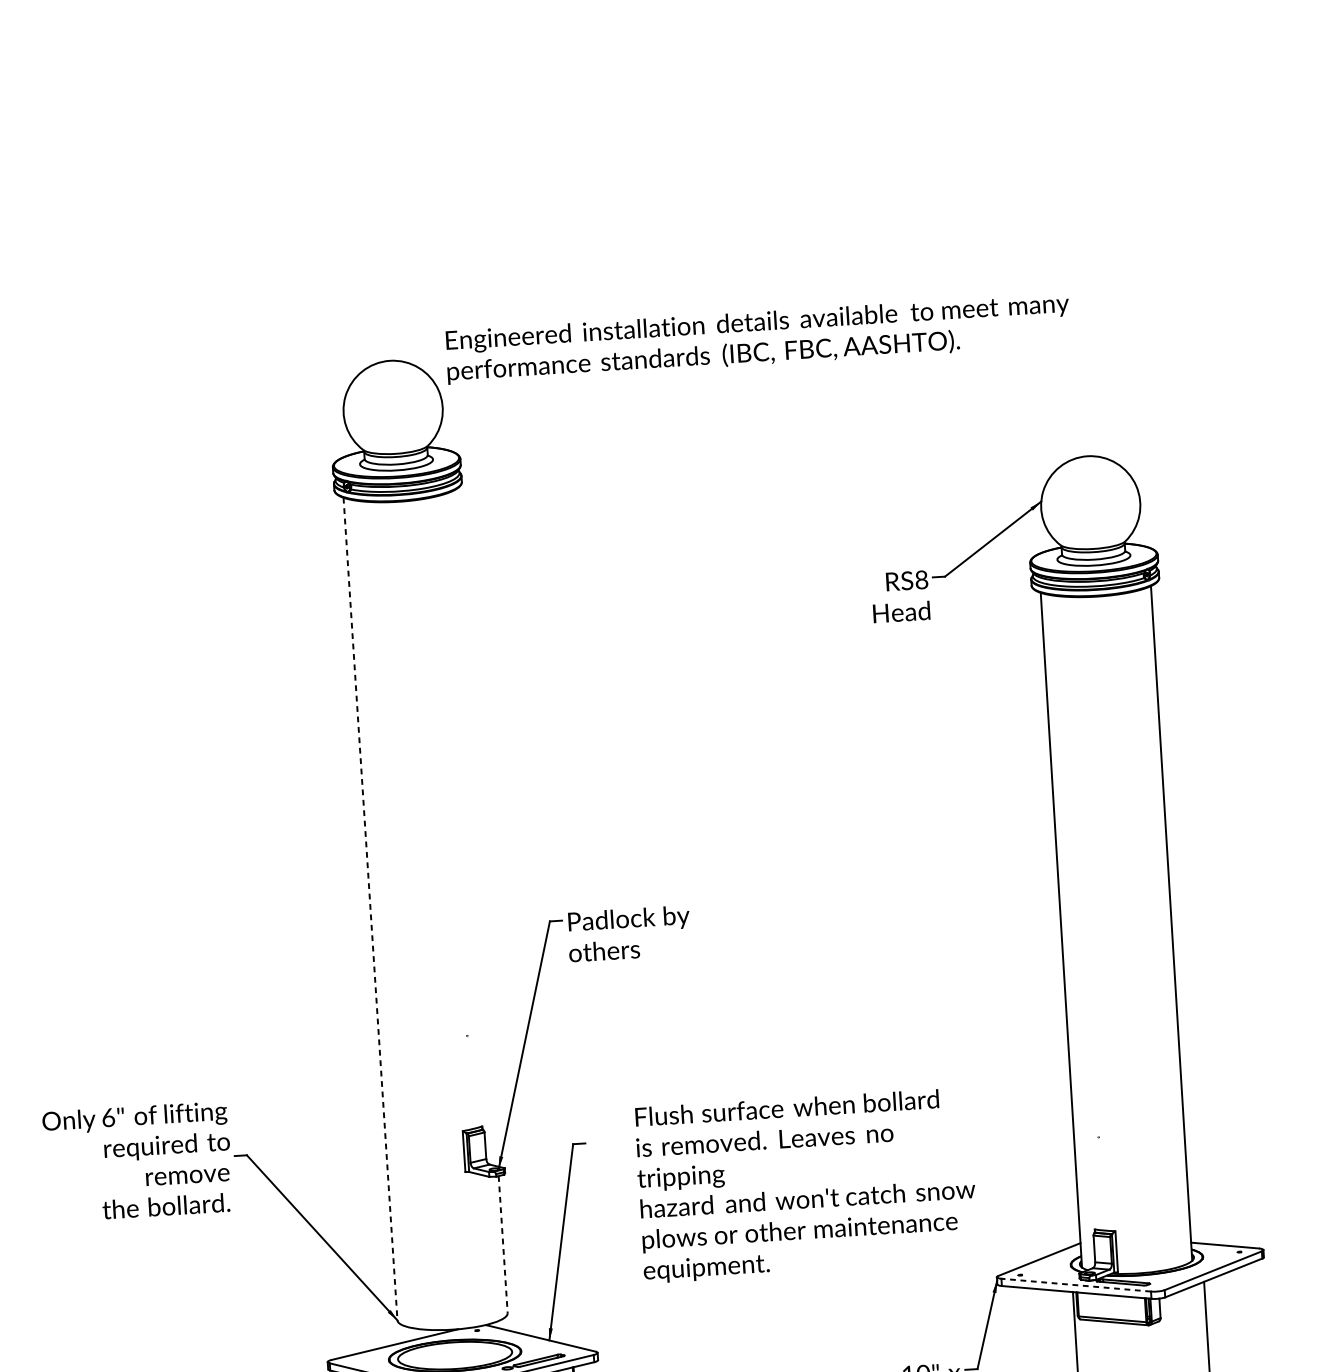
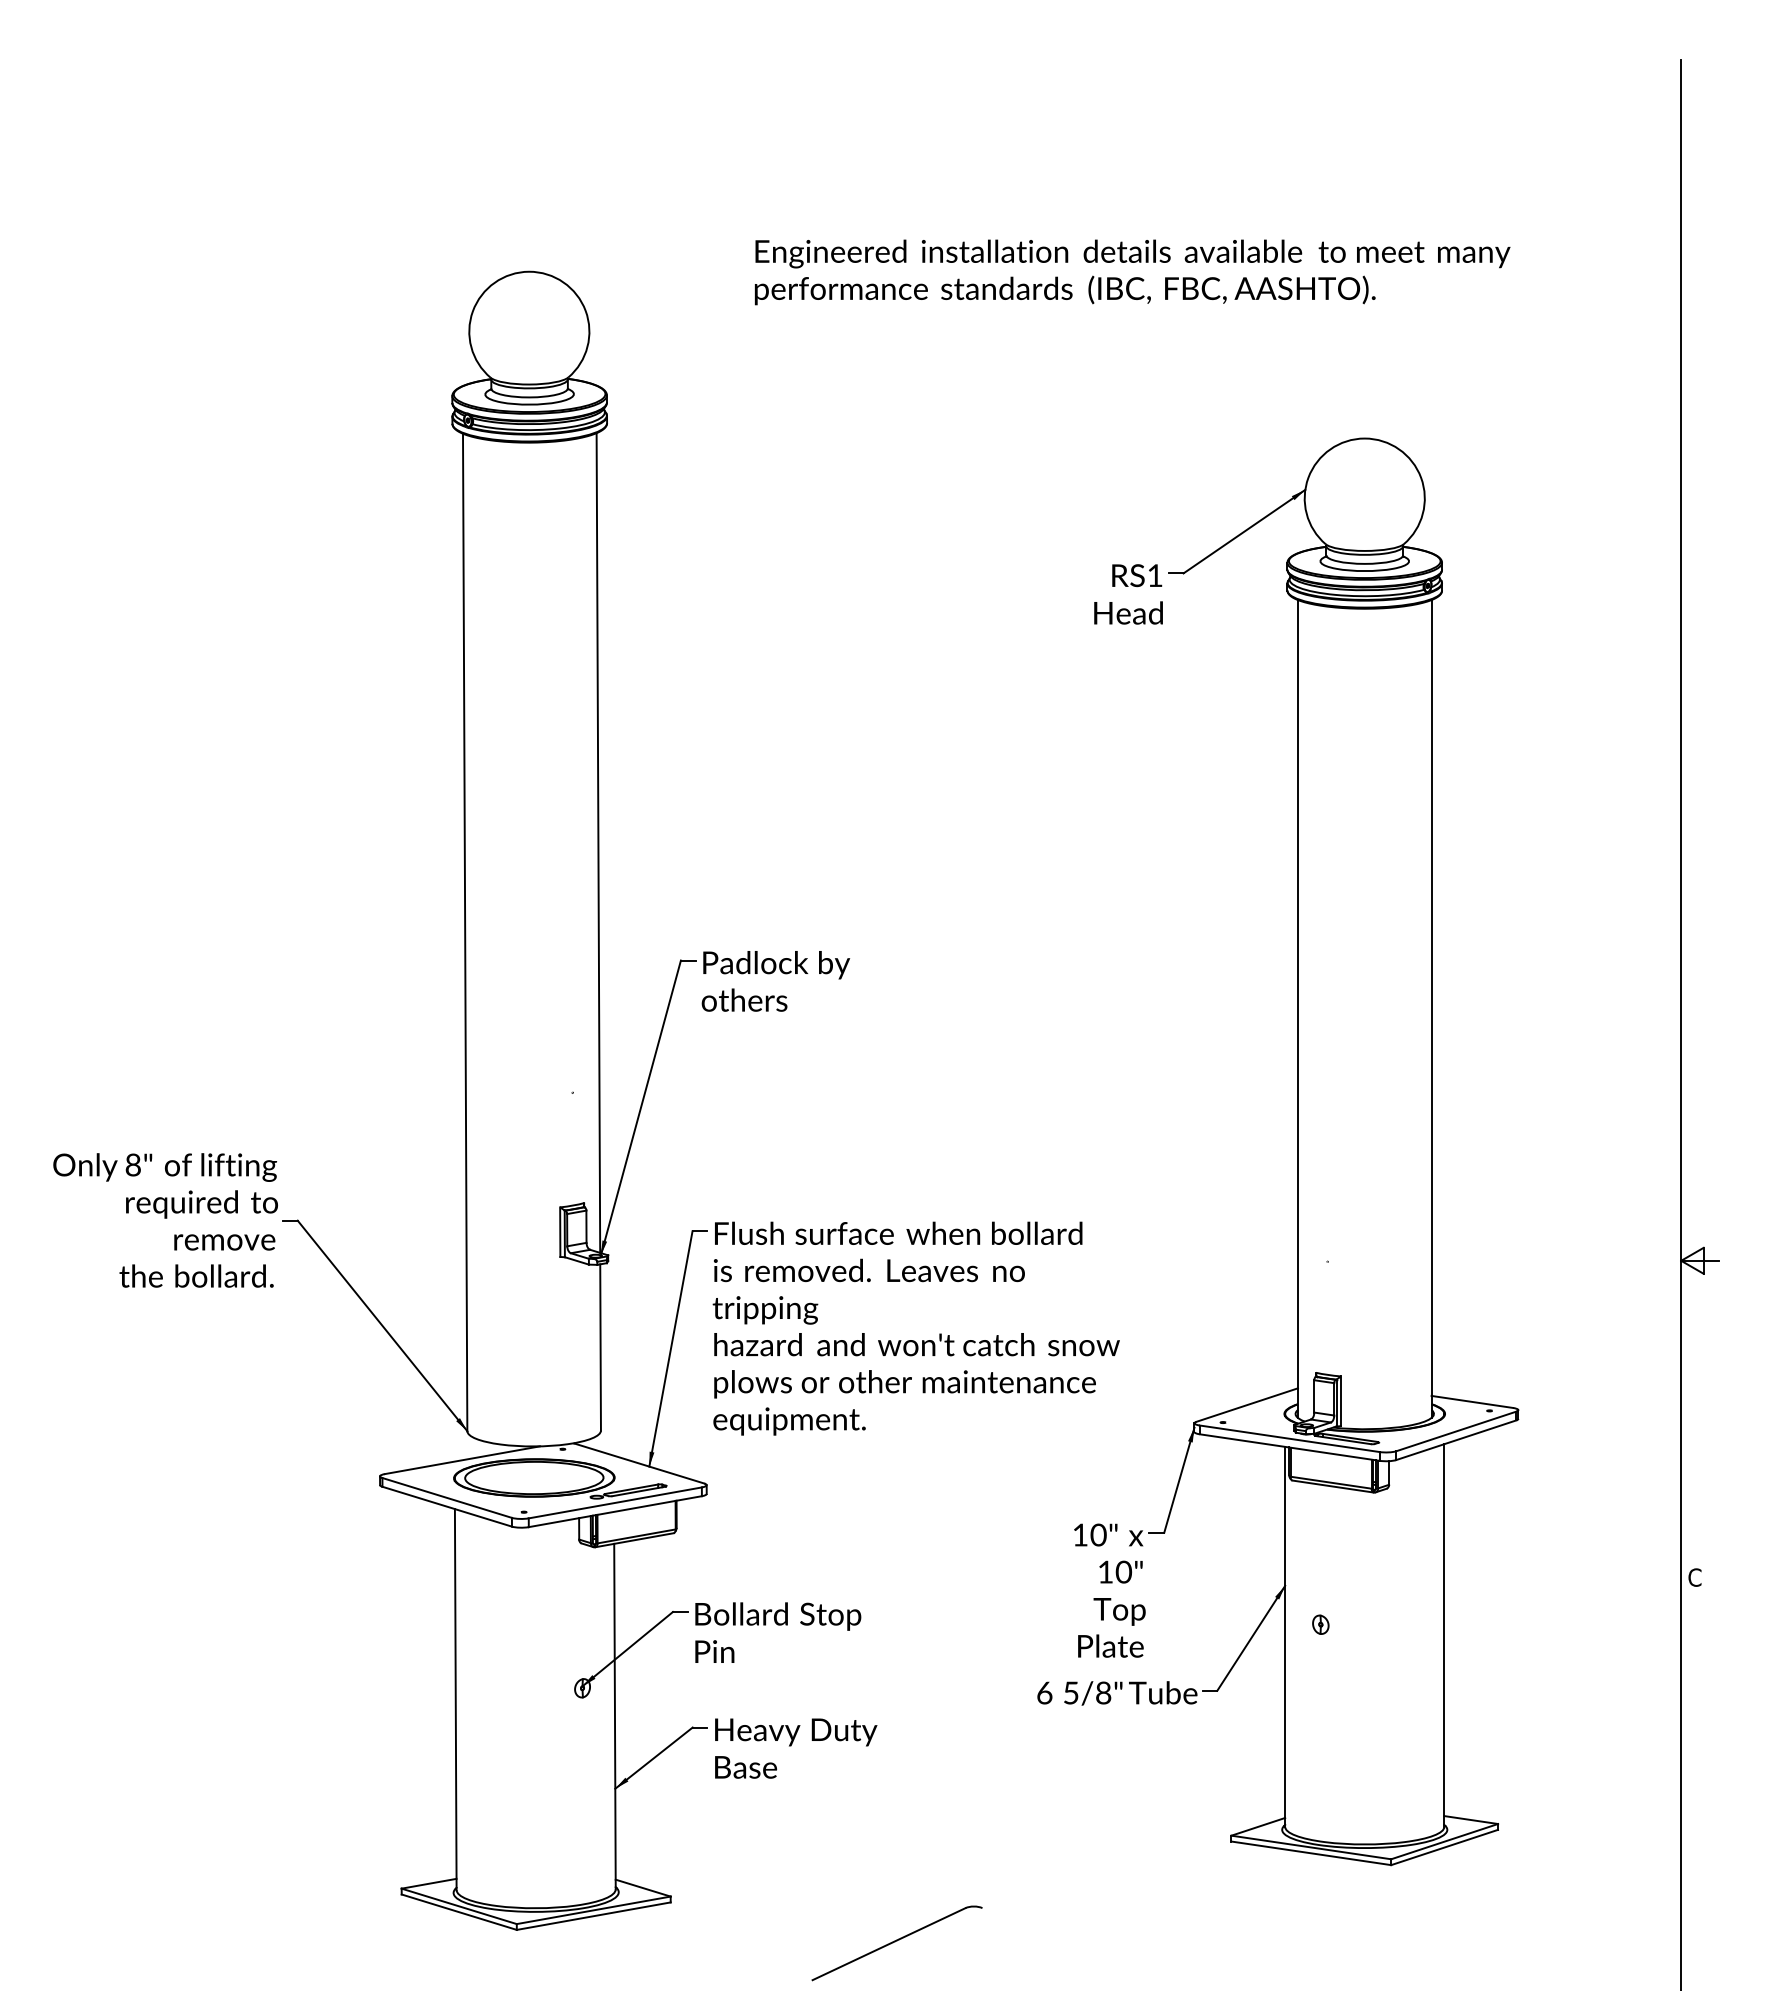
text: (758, 338) -> (1132, 272), moved
text: (921, 579) -> (1154, 575), RS8 -> RS1
line: (475, 828) -> (598, 842), added
line: (370, 909) -> (465, 932), dashed -> solid
text: (108, 1117) -> (133, 1164), 6" -> 8"
text: (805, 1185) -> (915, 1328), moved
line: (503, 1244) -> (600, 1347), dashed -> solid
line: (1076, 1284) -> (1289, 1438), dashed -> solid

